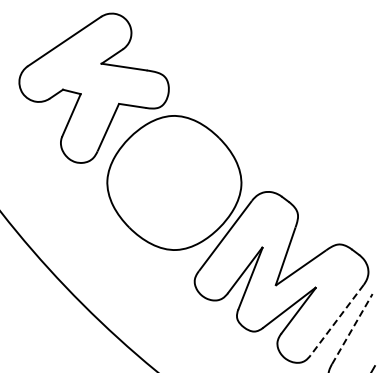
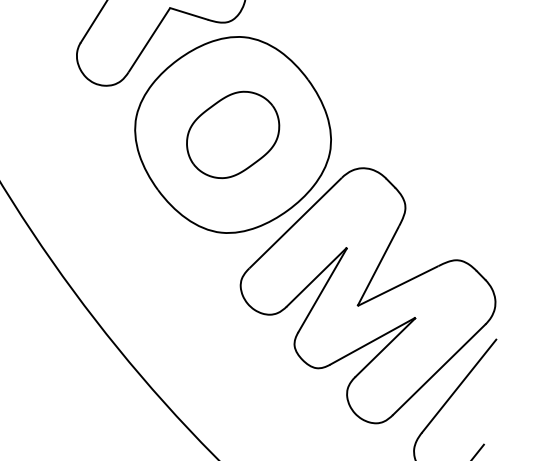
part: (174, 182) -> (233, 134), added
line: (336, 320) -> (438, 370), dashed -> solid
line: (352, 328) -> (459, 385), dashed -> solid

